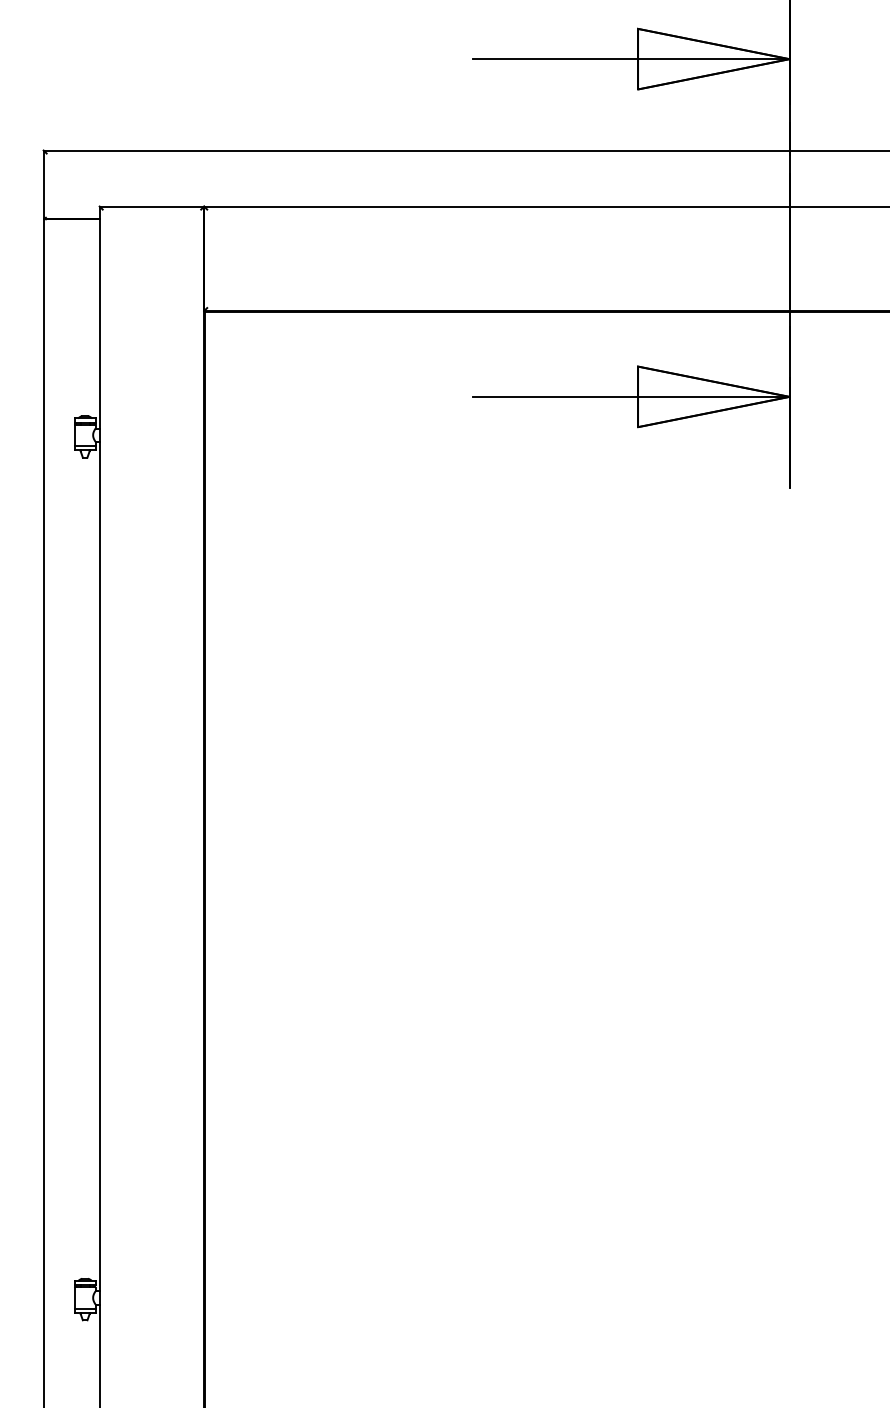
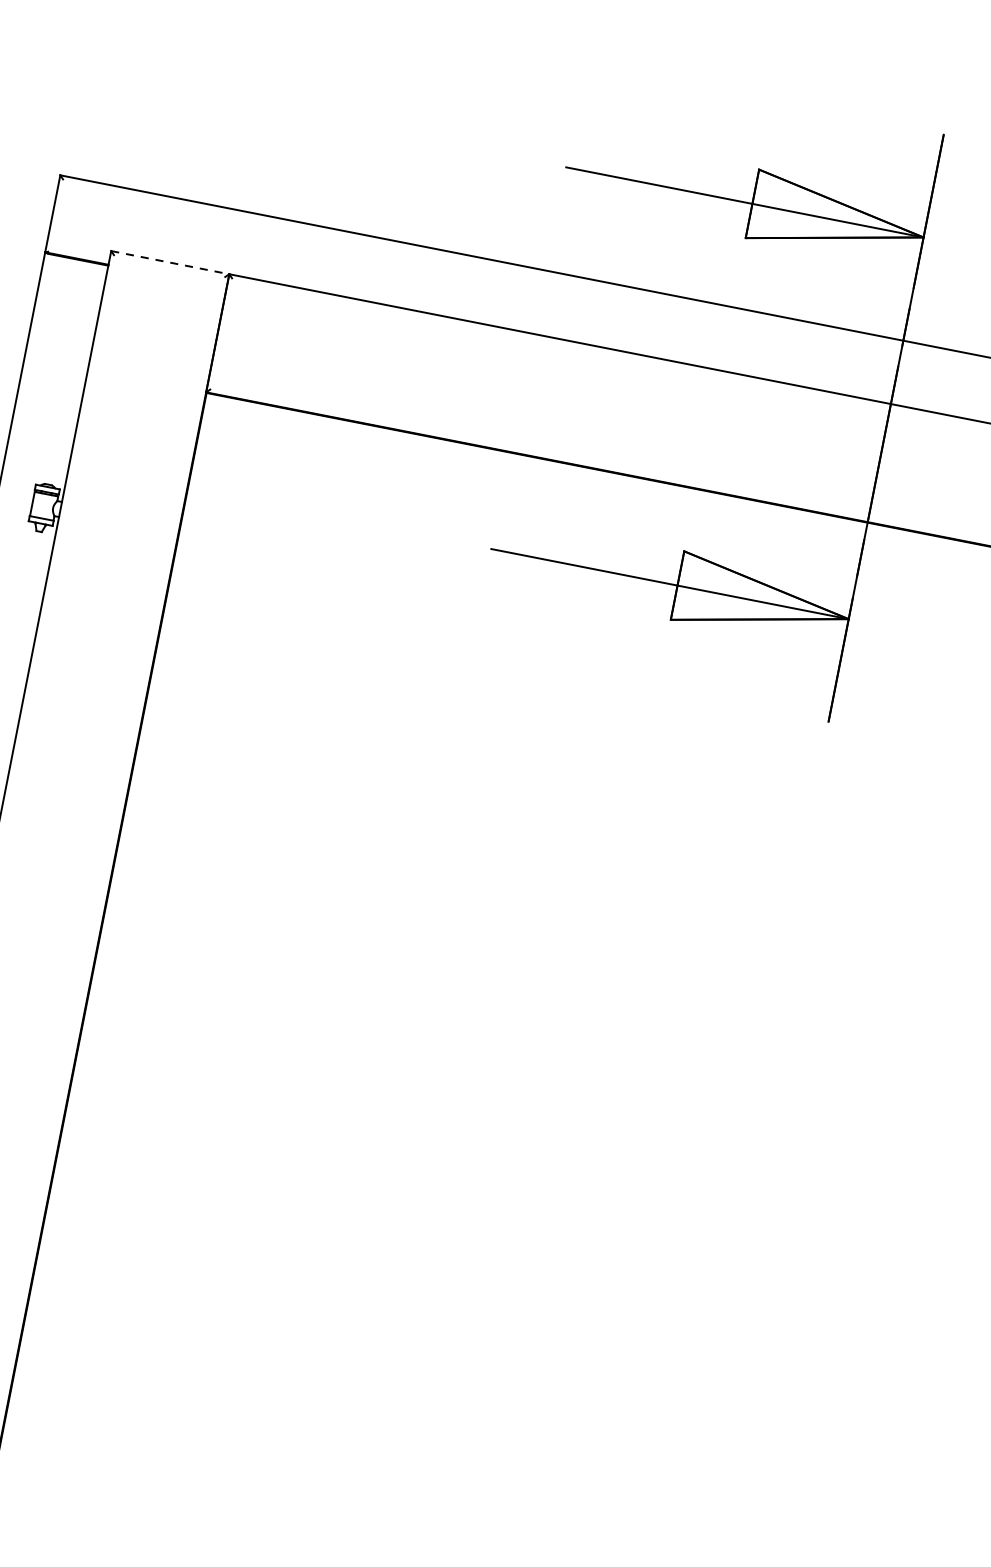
line: (152, 206) -> (170, 262), solid -> dashed

